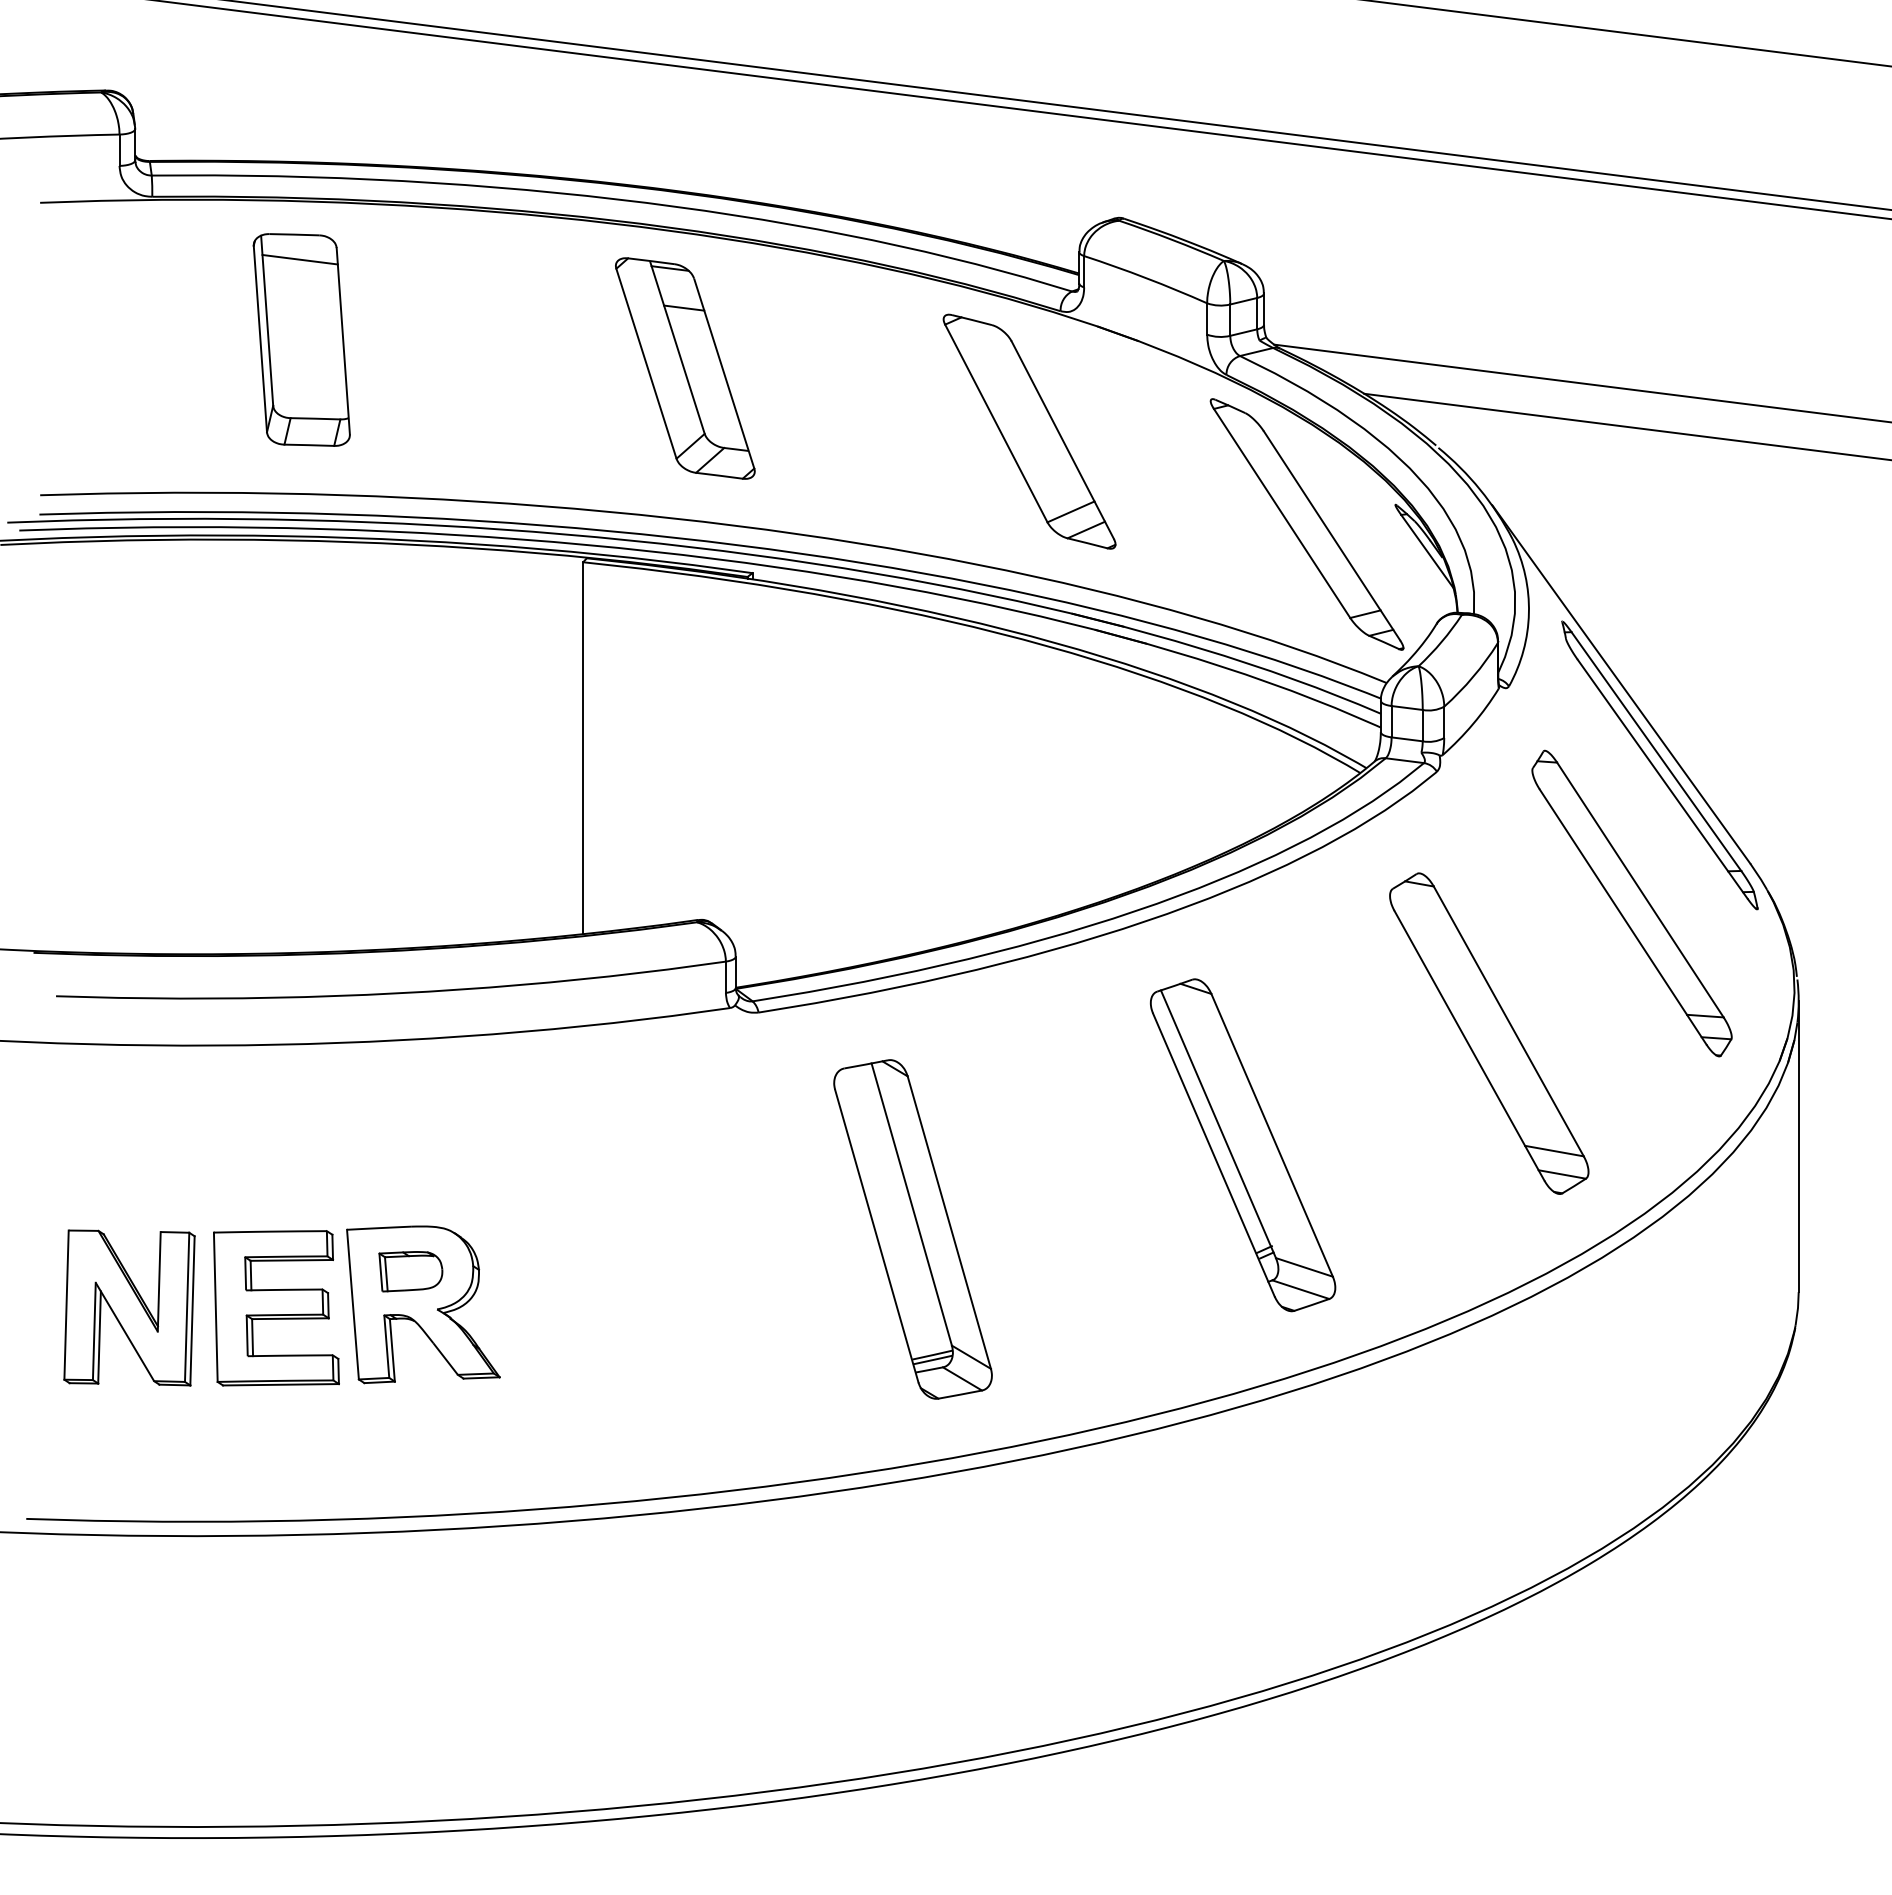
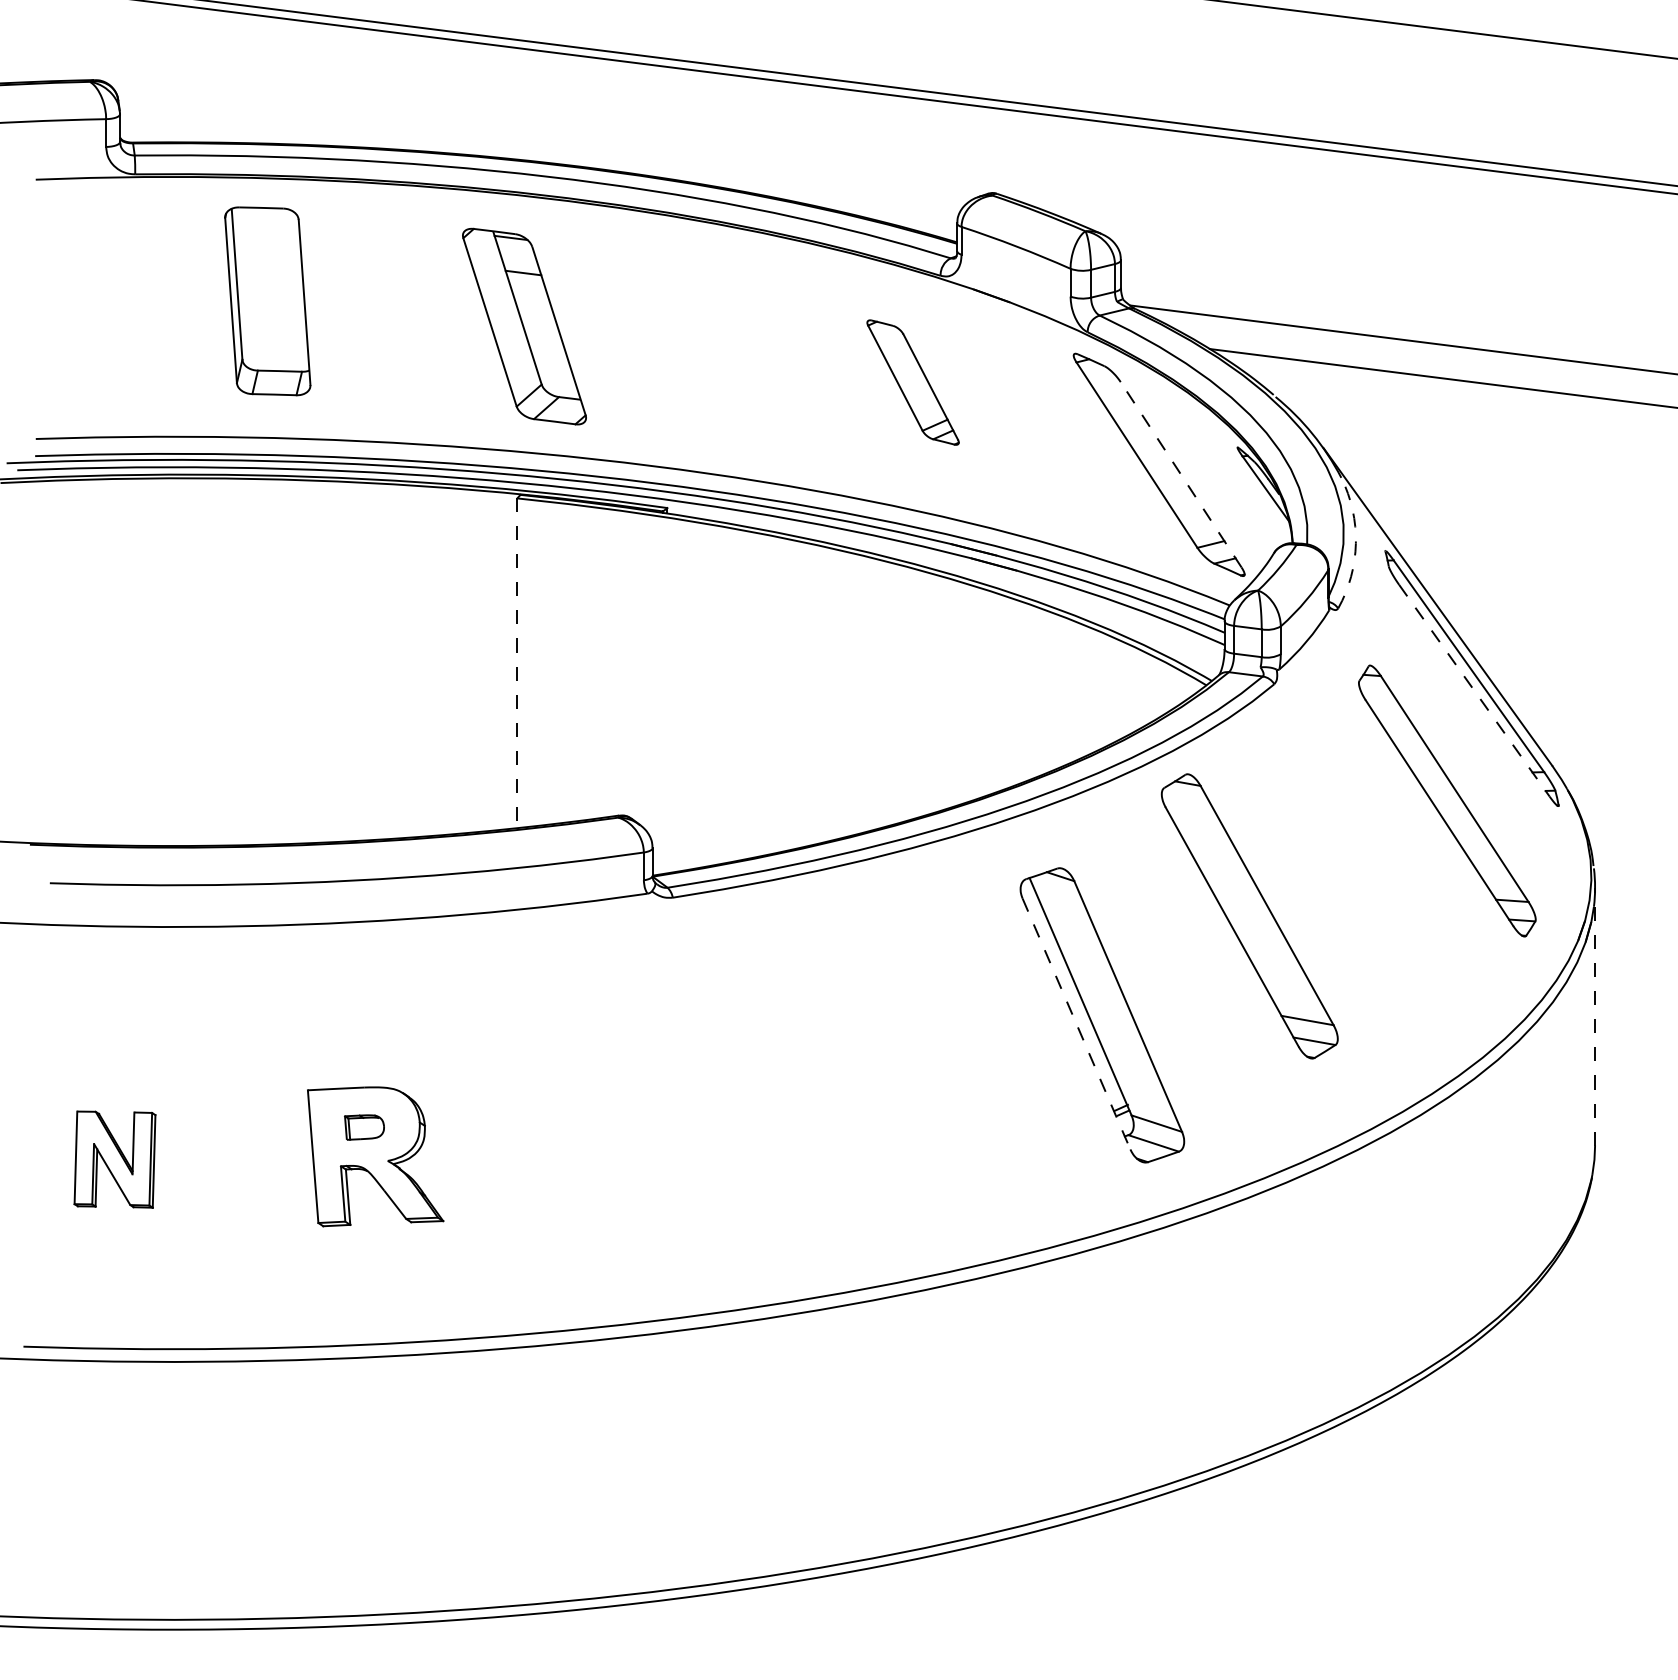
line: (299, 259) -> (265, 229), removed
part: (685, 368) -> (524, 326), moved
part: (1029, 431) -> (913, 382), size x0.6
line: (1331, 535) -> (1180, 474), solid -> dashed
arc: (1528, 613) -> (1355, 543), solid -> dashed
line: (583, 748) -> (517, 663), solid -> dashed
line: (1662, 779) -> (1474, 691), solid -> dashed
part: (1489, 1033) -> (1249, 916), moved
line: (1798, 1146) -> (1594, 1016), solid -> dashed
line: (1213, 1155) -> (1076, 1024), solid -> dashed
part: (912, 1229) -> (809, 1090), removed
part: (410, 1271) -> (364, 1127), size x0.7
part: (129, 1307) -> (115, 1159), size x0.7
part: (276, 1308) -> (245, 1160), removed

